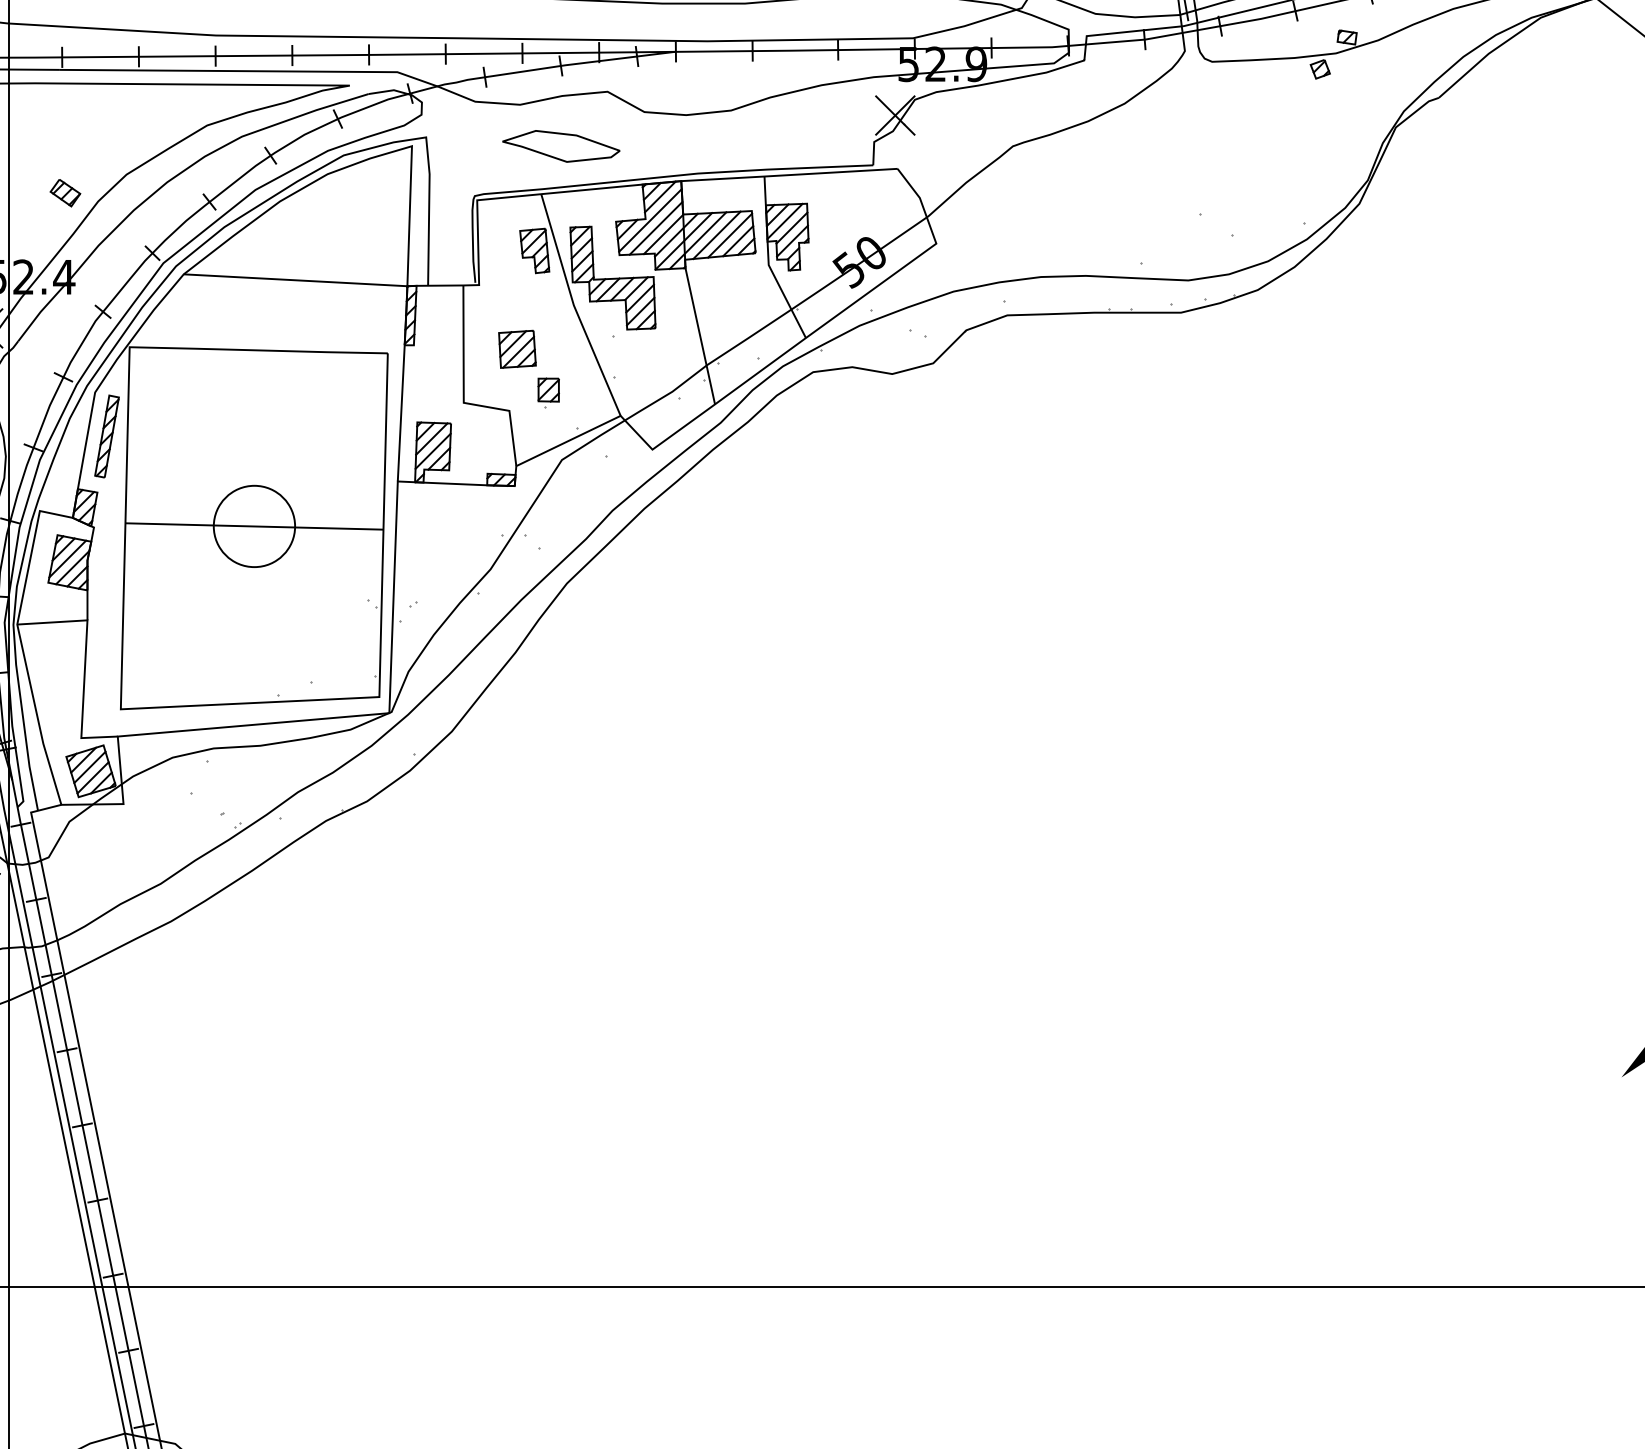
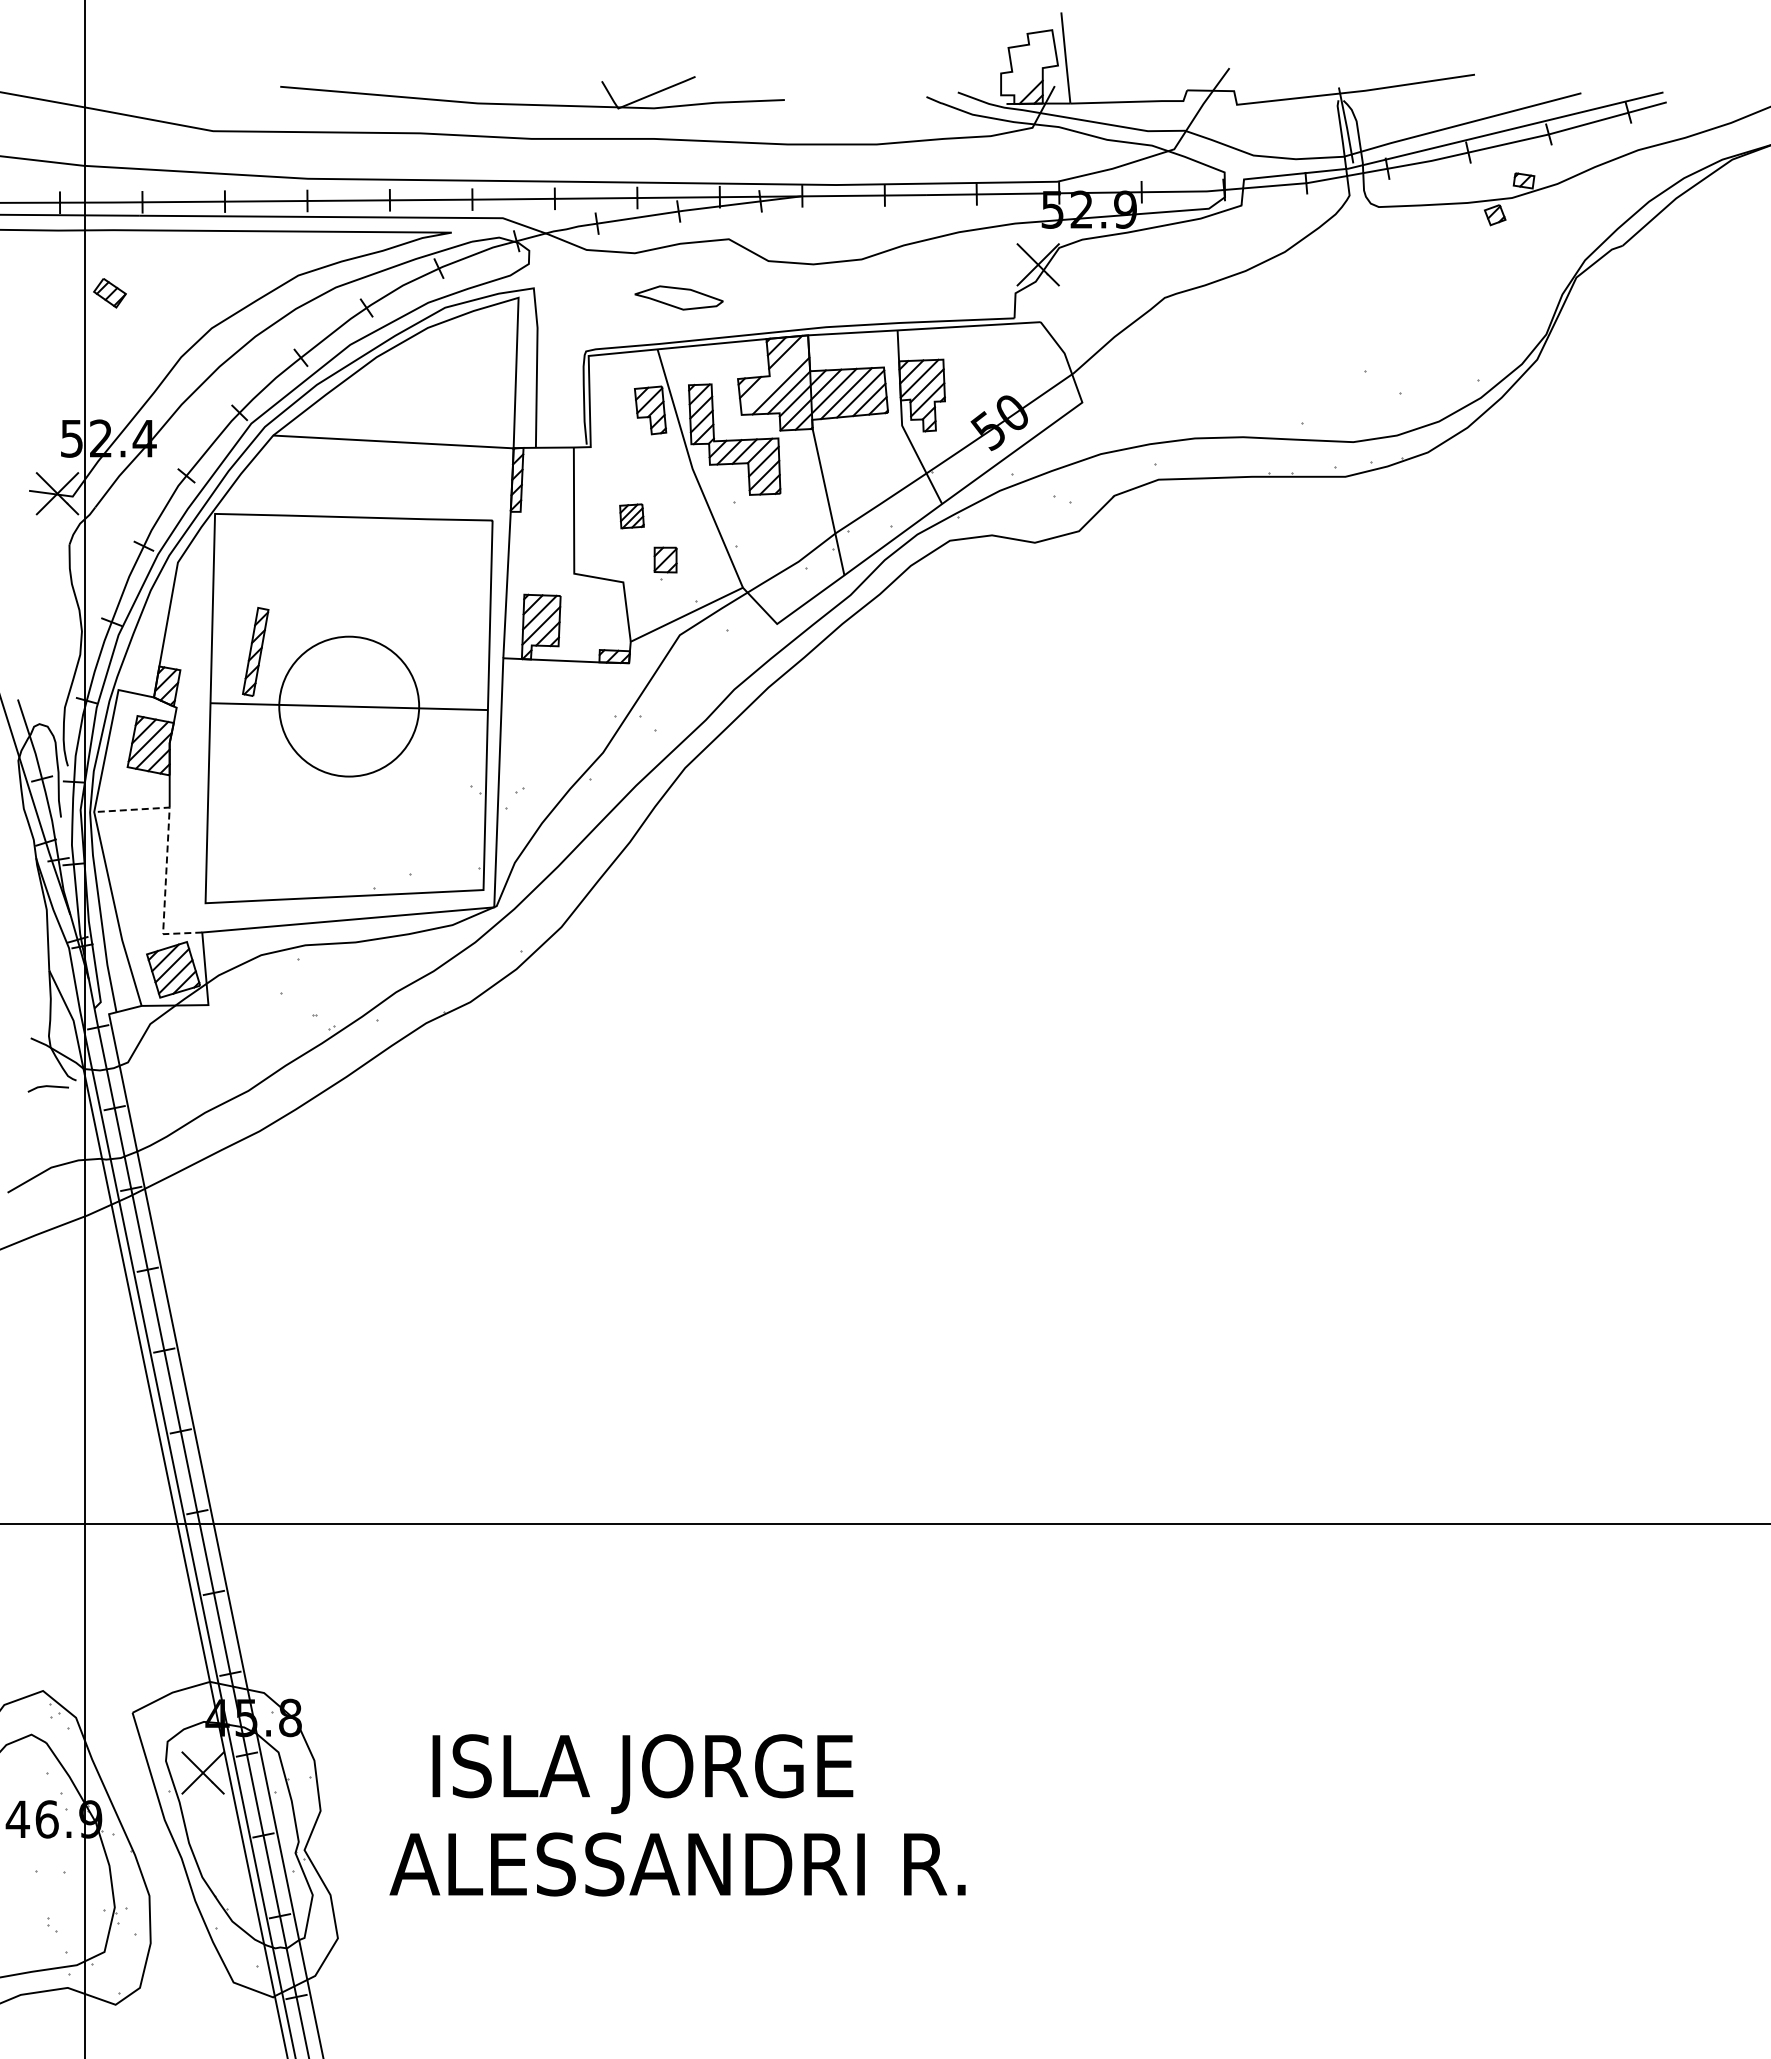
part: (560, 145) -> (678, 297), size x0.7
part: (64, 193) -> (109, 293), moved
line: (650, 220) -> (774, 377), removed
part: (517, 349) -> (631, 516), size x0.6
part: (106, 436) -> (255, 651), moved
circle: (253, 526) -> (348, 706), size x1.6
line: (85, 662) -> (167, 852), solid -> dashed

